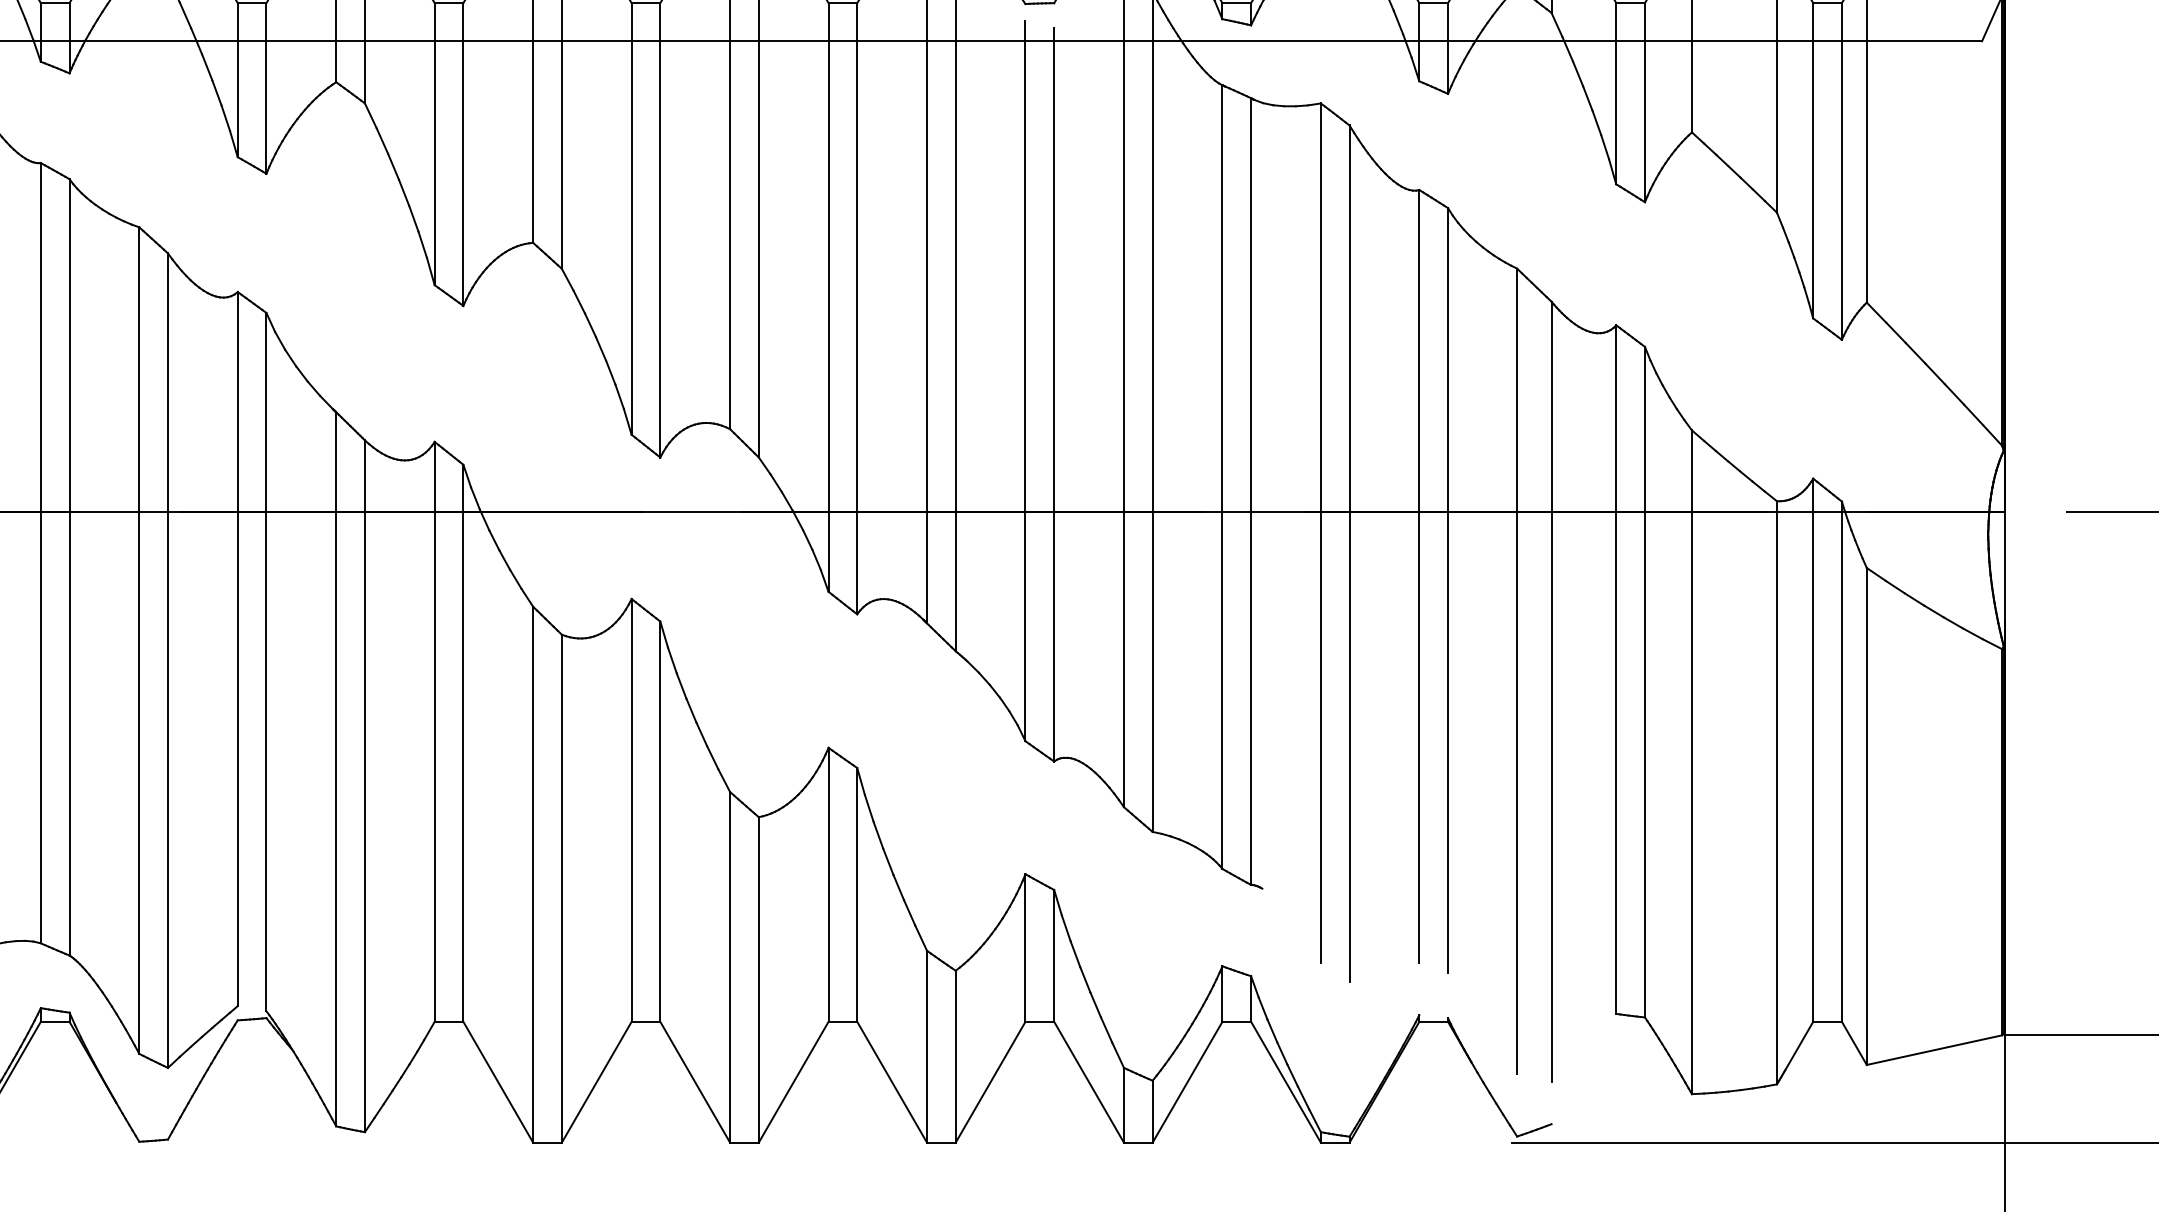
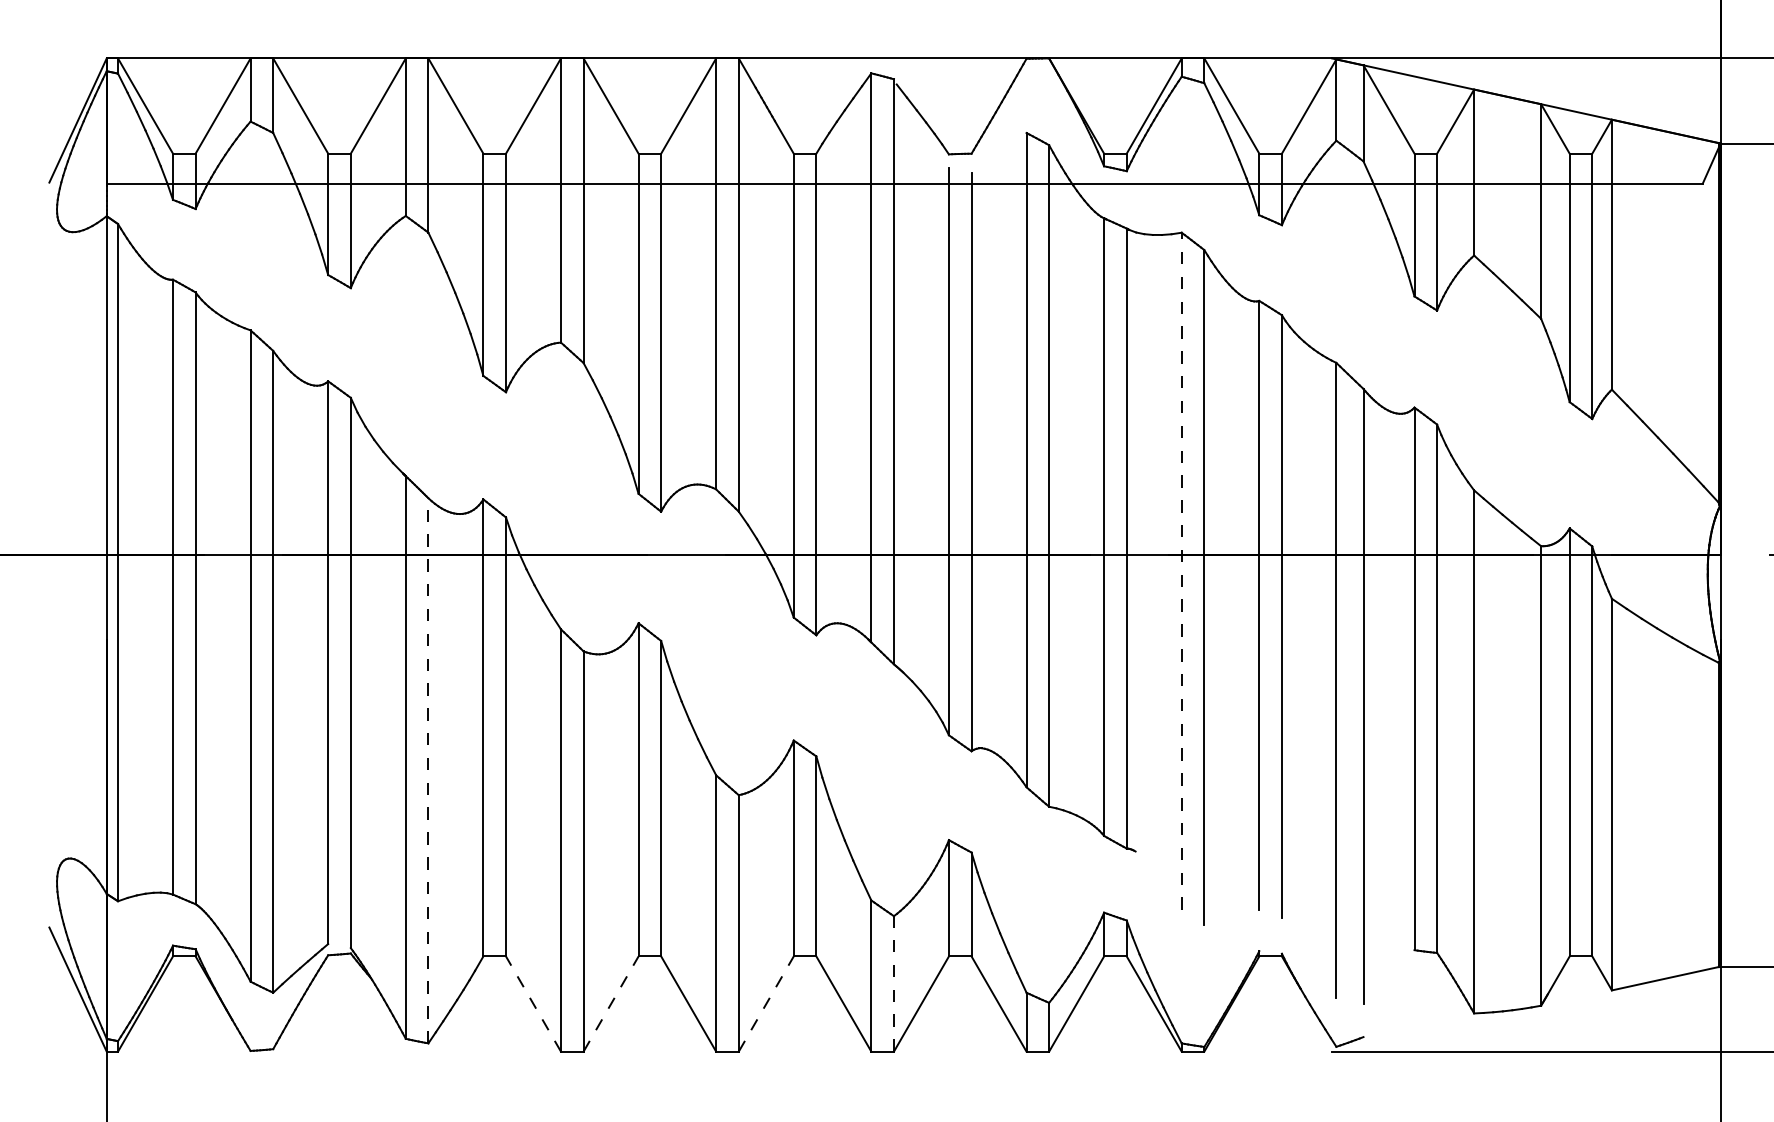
line: (1320, 533) -> (1181, 571), solid -> dashed
line: (365, 785) -> (428, 770), solid -> dashed
line: (955, 1056) -> (893, 983), solid -> dashed
line: (498, 1082) -> (533, 1004), solid -> dashed
line: (597, 1082) -> (611, 1004), solid -> dashed
line: (793, 1082) -> (766, 1004), solid -> dashed

